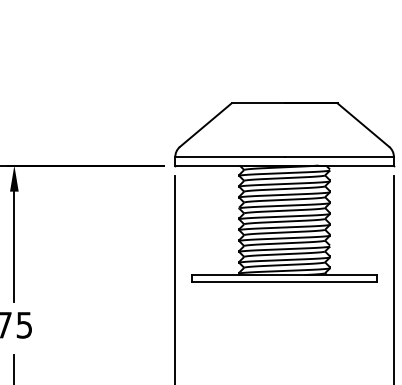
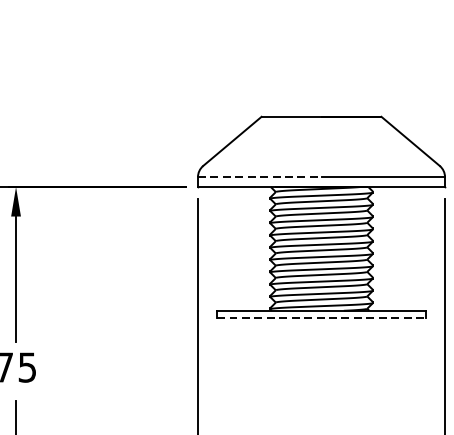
line: (229, 156) -> (259, 176), solid -> dashed
line: (285, 281) -> (322, 318), solid -> dashed

